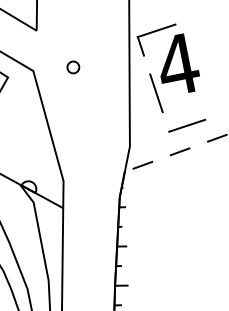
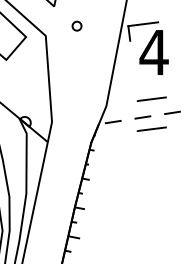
circle: (72, 66) -> (76, 25), moved
line: (155, 93) -> (133, 70), removed
line: (194, 163) -> (151, 128), added

